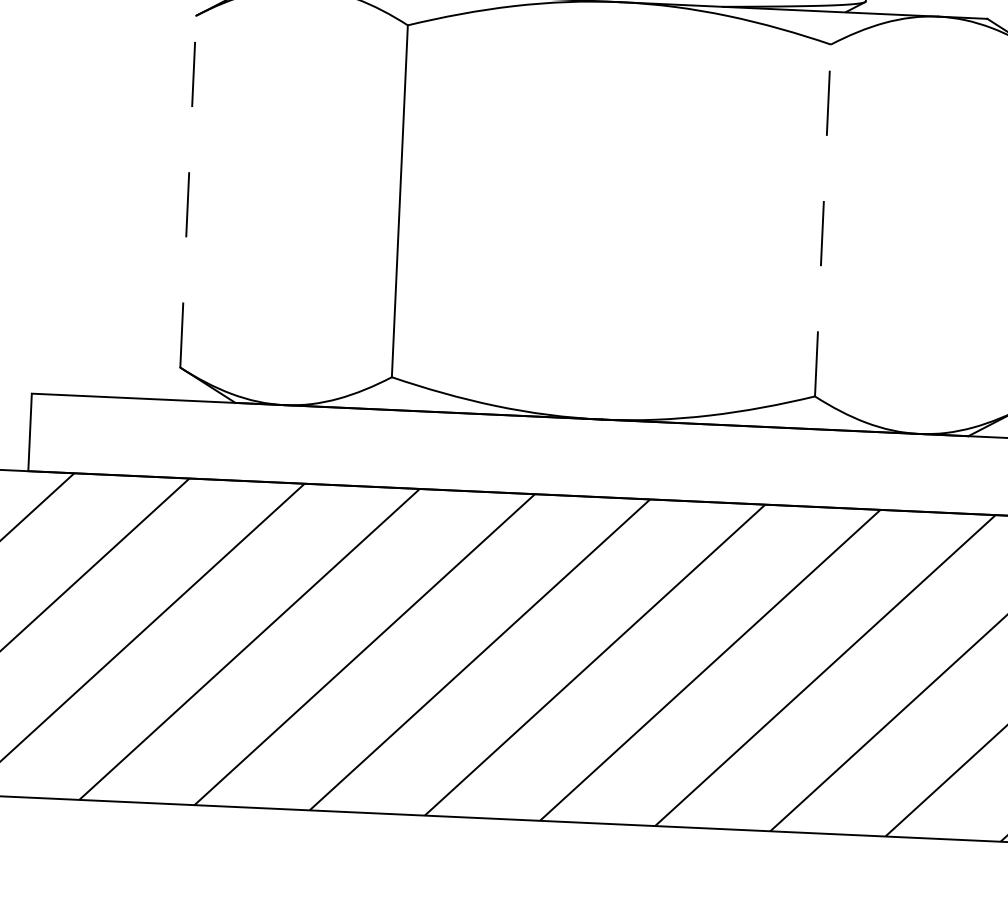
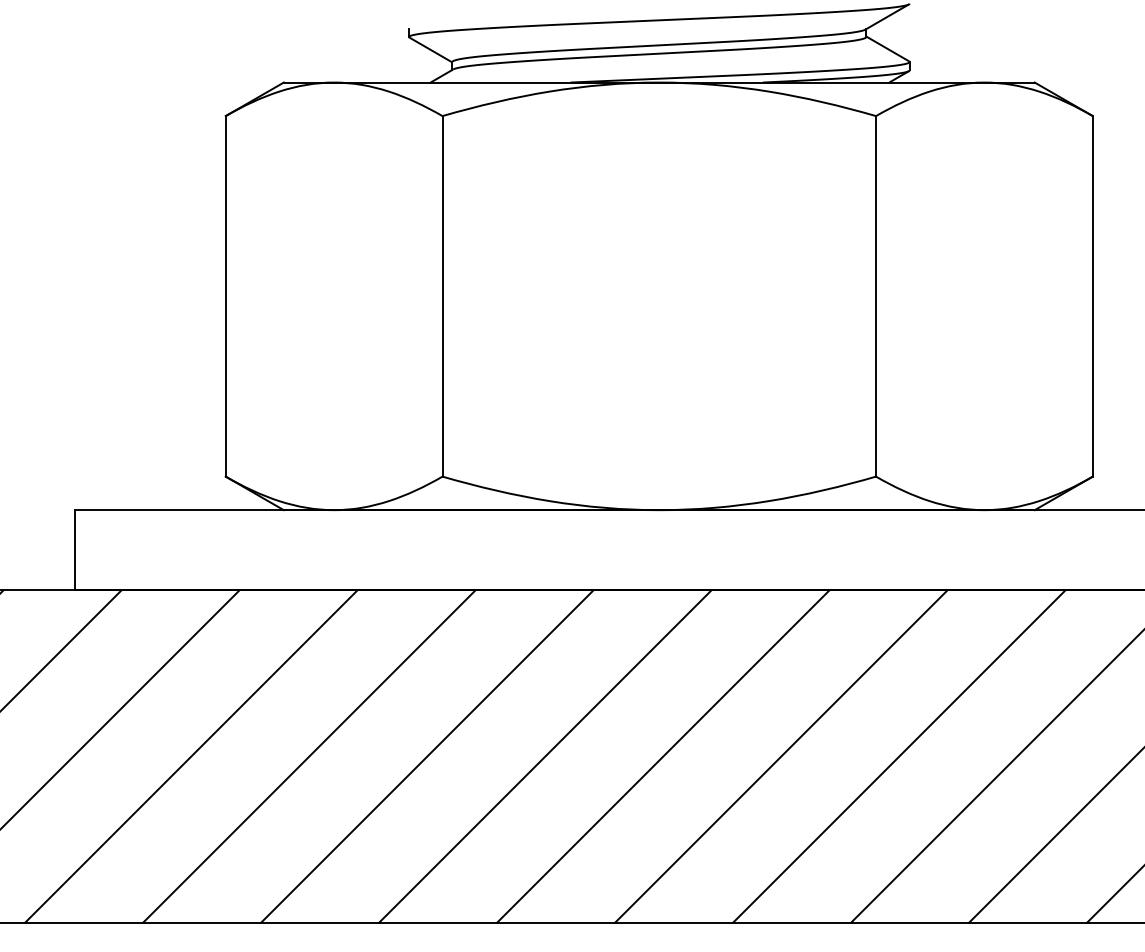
line: (188, 190) -> (225, 295), dashed -> solid
line: (823, 219) -> (876, 295), dashed -> solid

